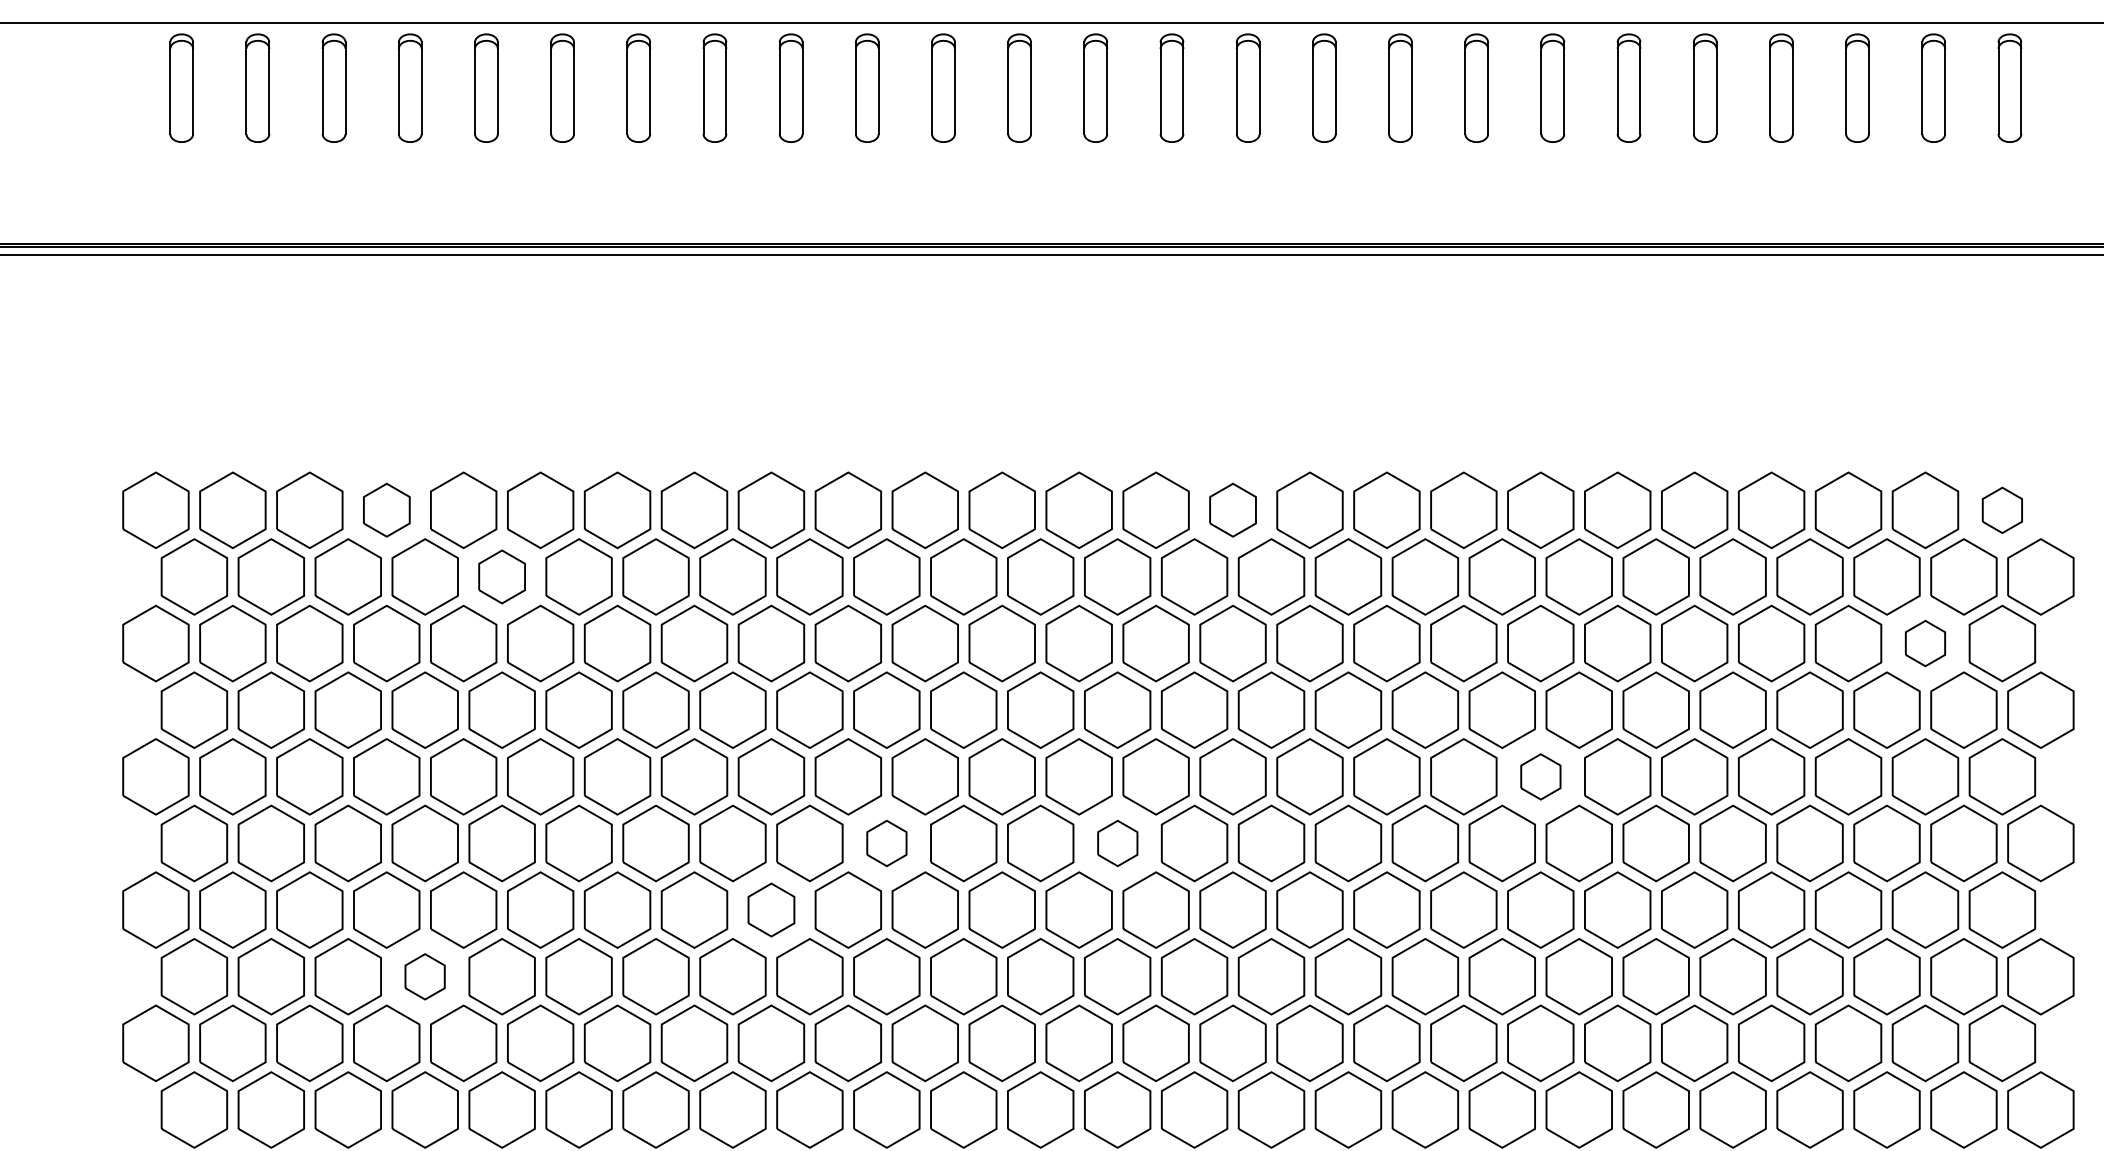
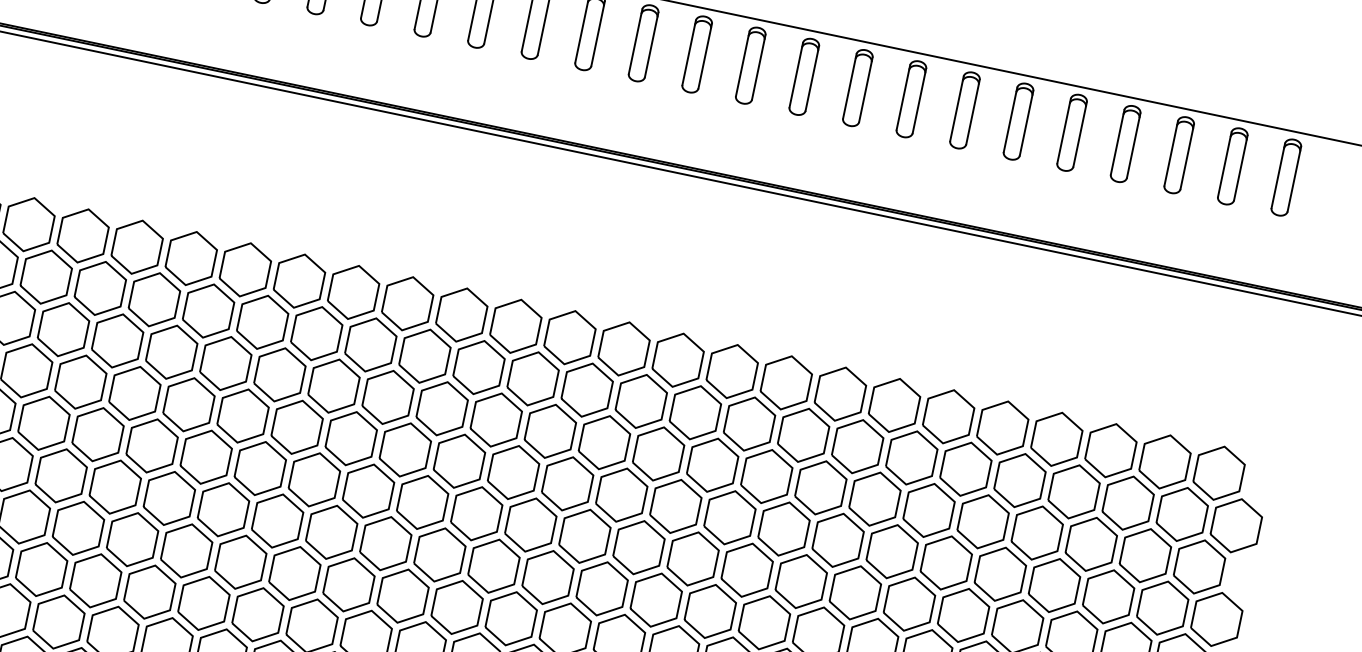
part: (386, 509) -> (83, 235), size x1.43
part: (1232, 509) -> (677, 359), size x1.43
part: (2002, 510) -> (1219, 473), size x1.67
part: (501, 576) -> (154, 299), size x1.43
part: (1925, 643) -> (1145, 555), size x1.67
part: (1540, 776) -> (855, 592), size x1.67
part: (886, 843) -> (385, 543), size x1.67
part: (1117, 843) -> (547, 577), size x1.67
part: (771, 909) -> (294, 573), size x1.43
part: (424, 976) -> (41, 569), size x1.67

